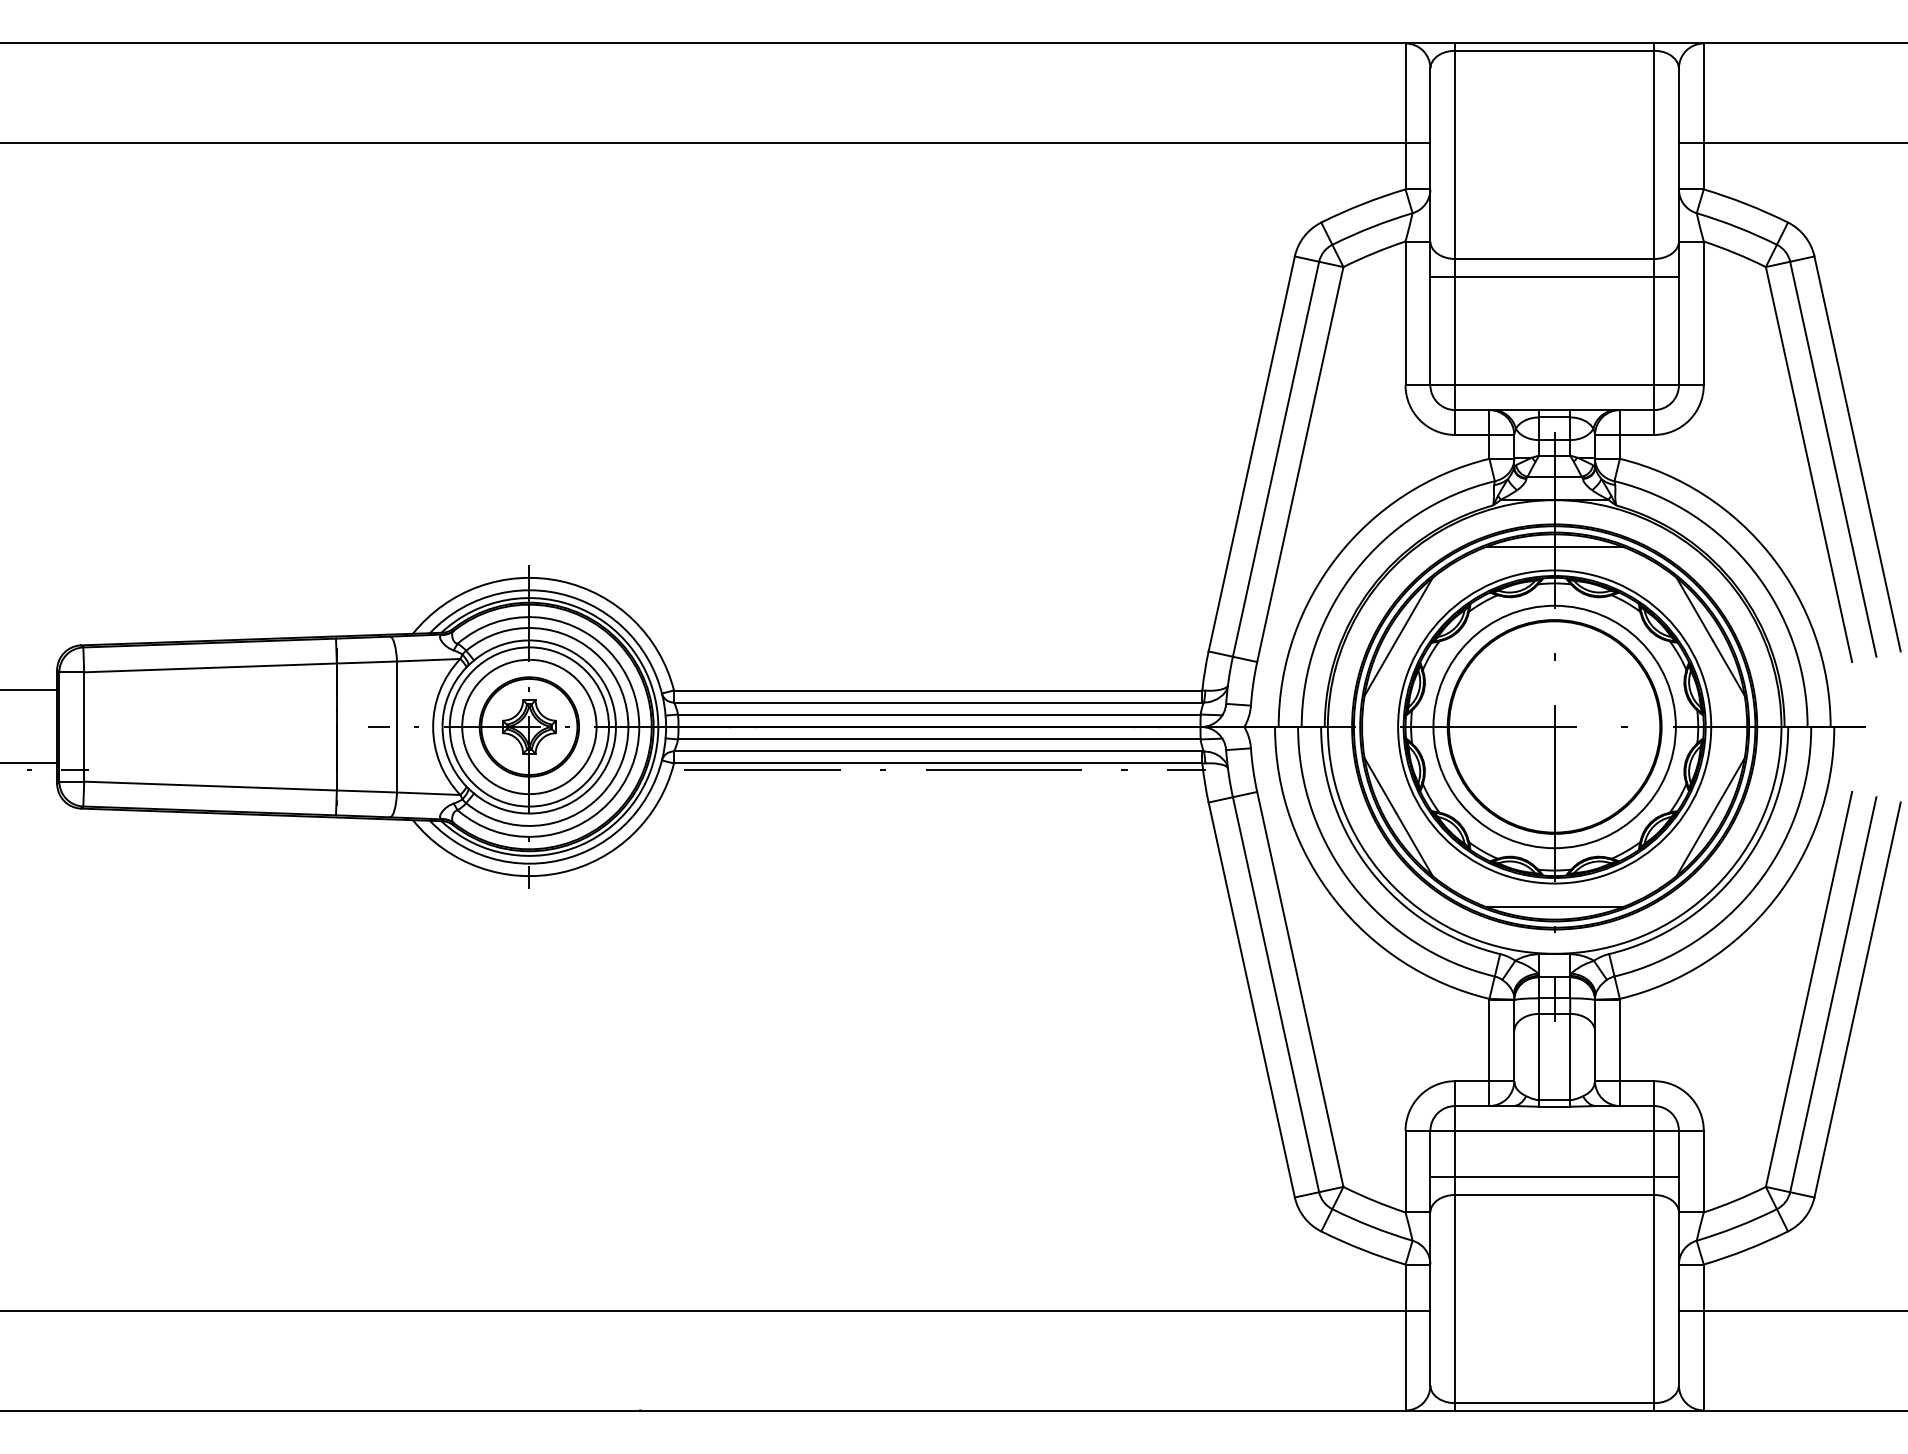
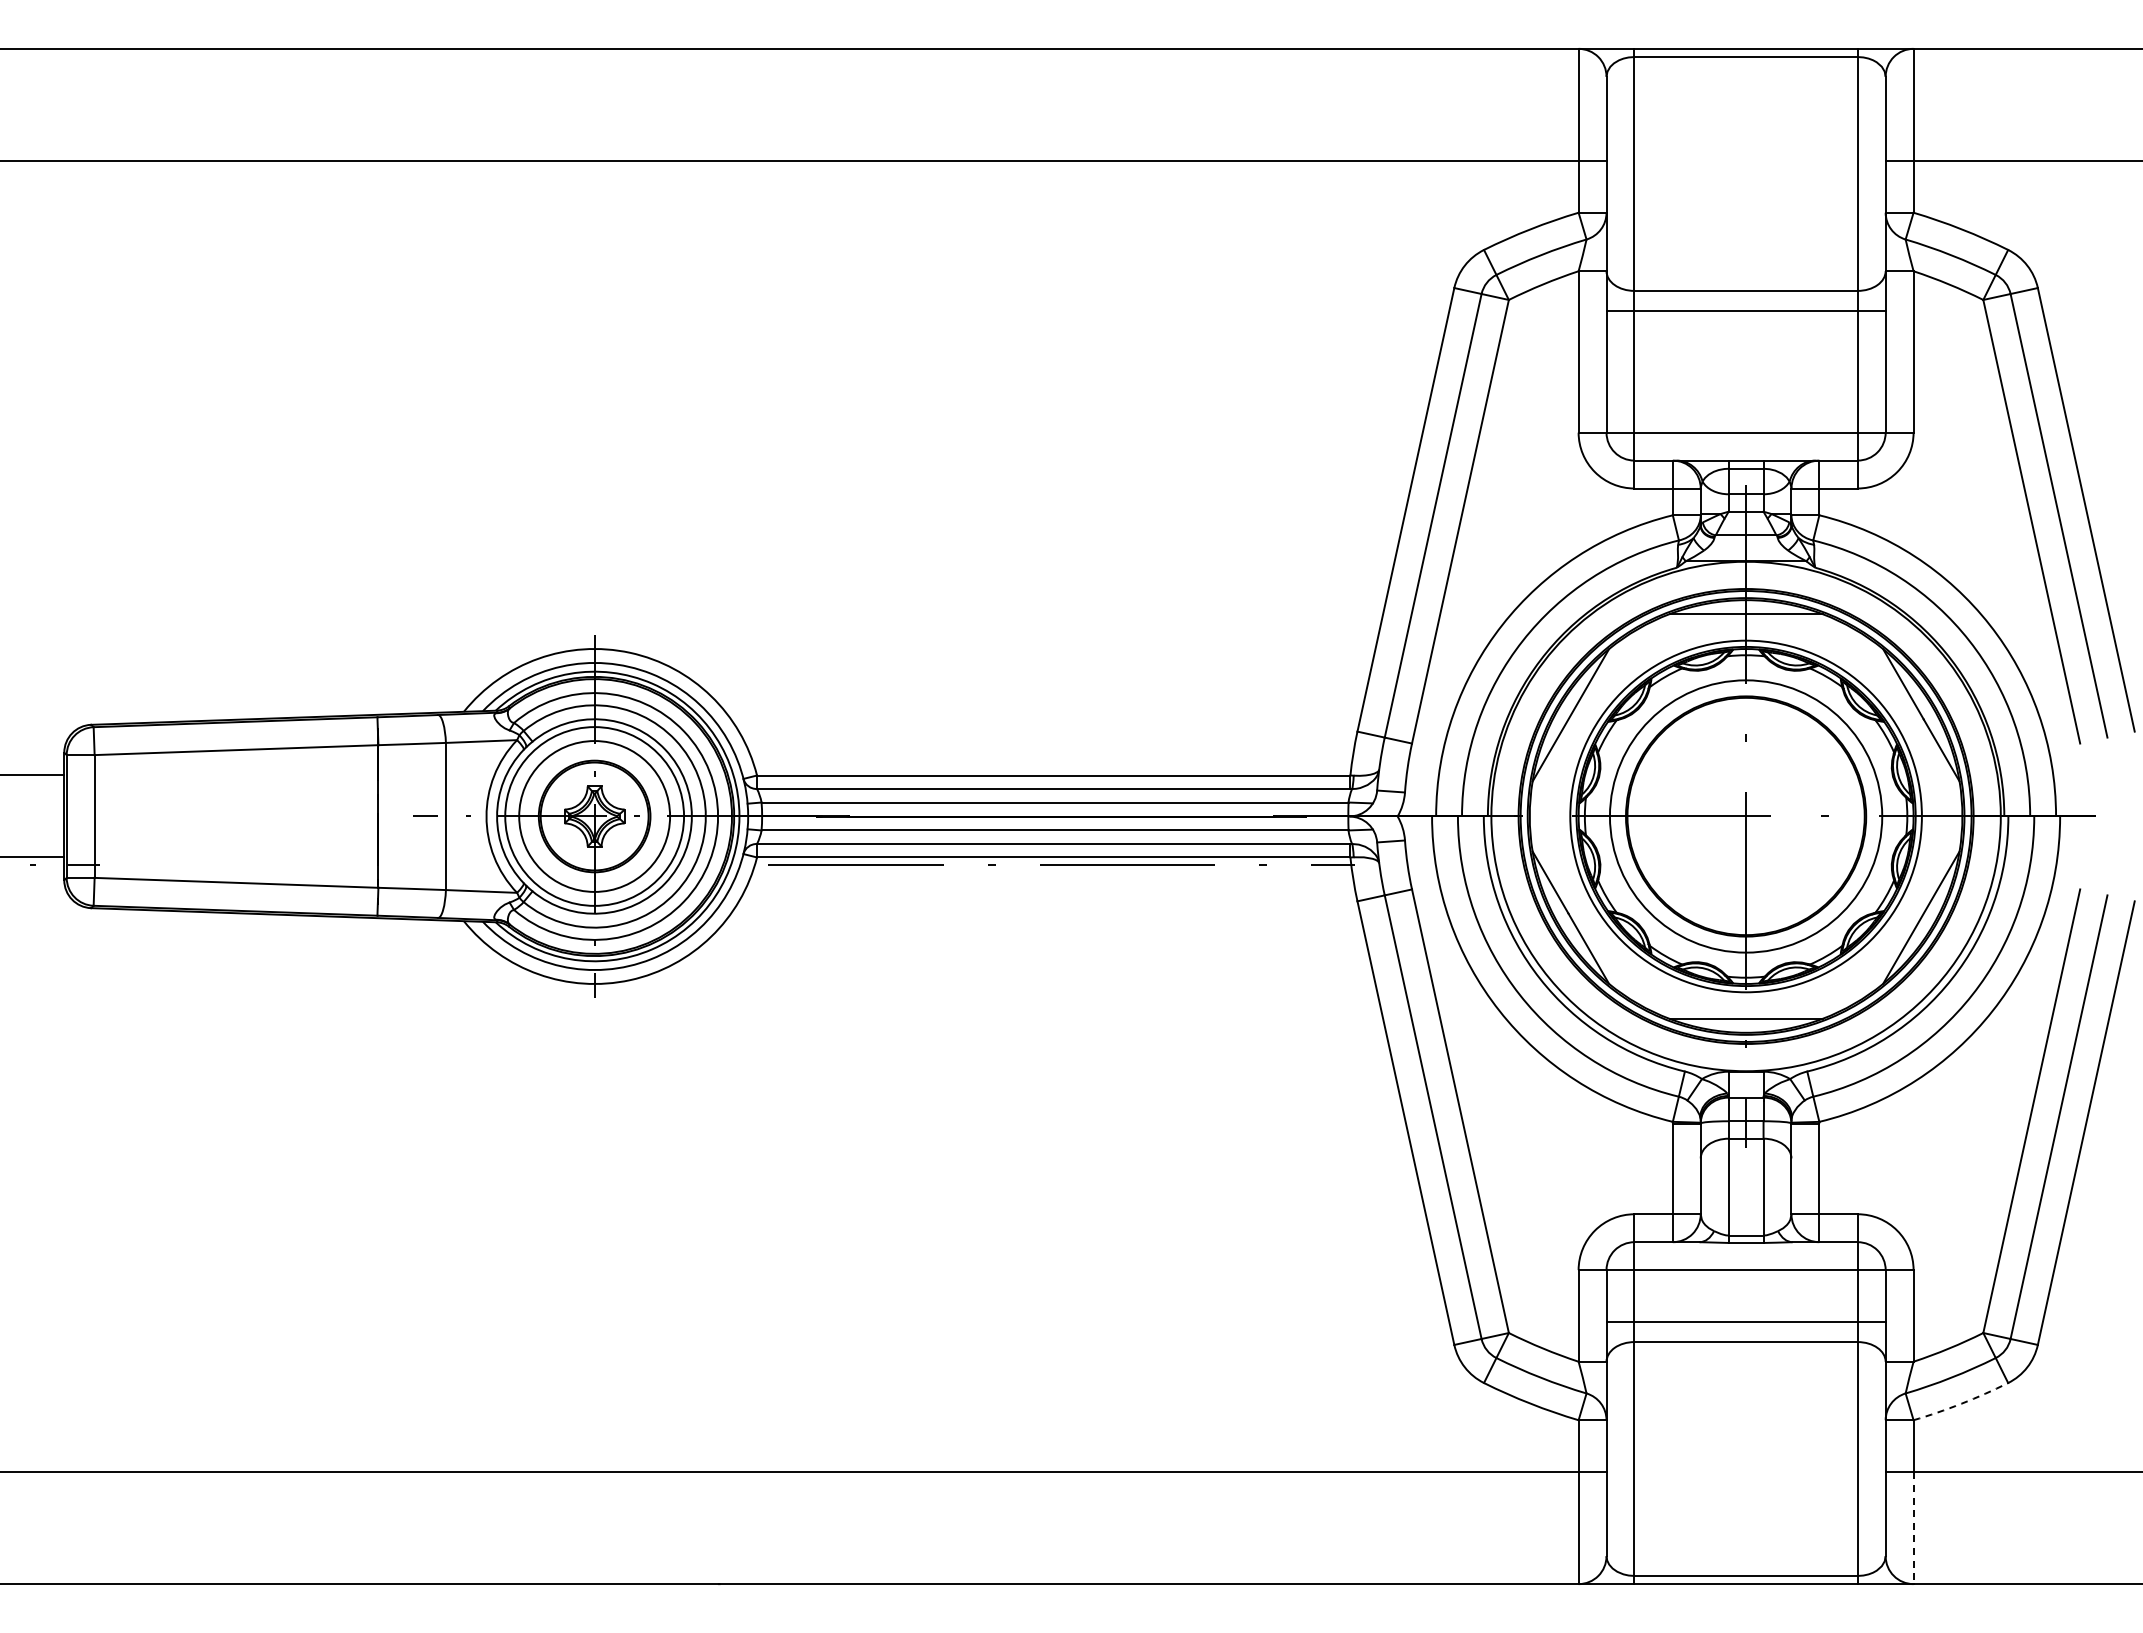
arc: (1746, 1249) -> (1961, 1403), solid -> dashed
line: (1703, 1360) -> (1913, 1528), solid -> dashed

